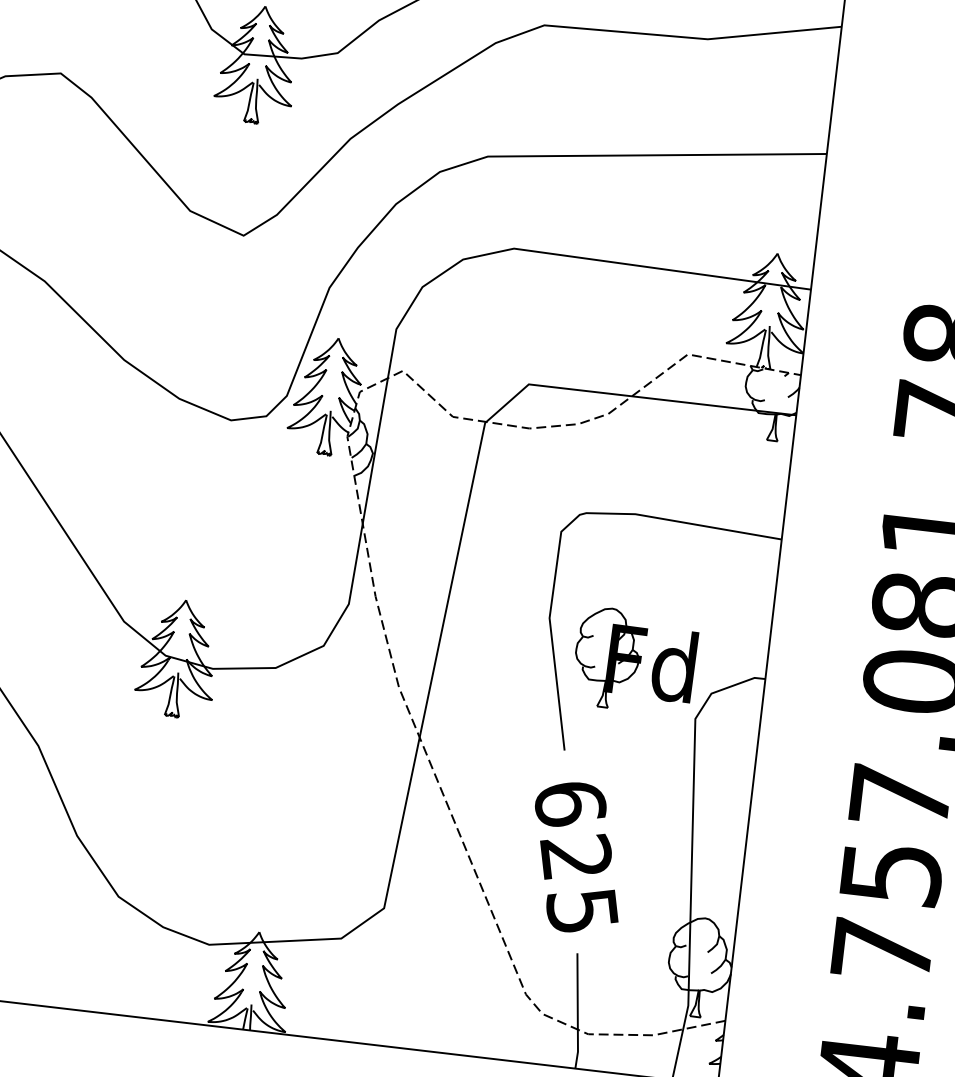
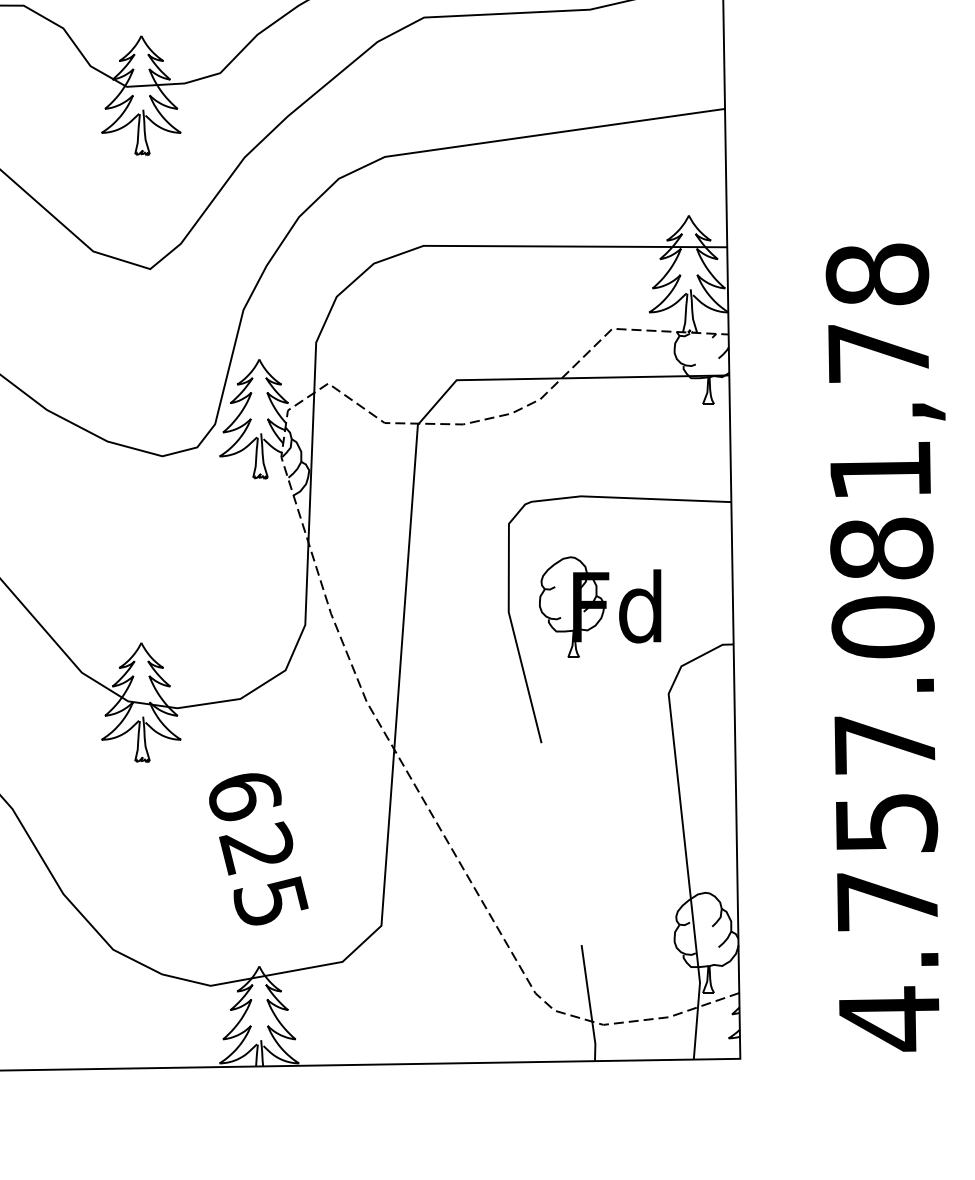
part: (635, 660) -> (600, 606), moved
text: (577, 858) -> (258, 849), moved

